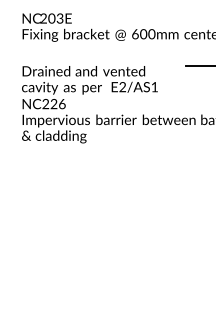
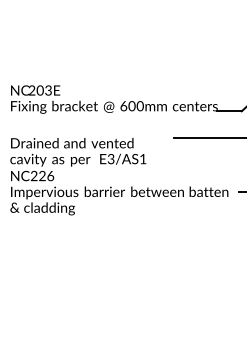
text: (122, 88) -> (110, 160), E2/AS1 -> E3/AS1

